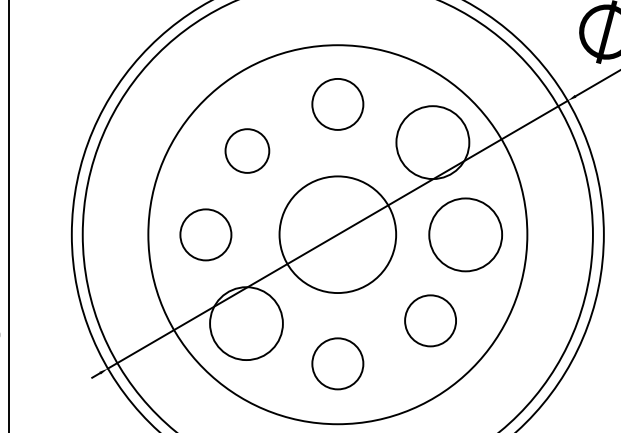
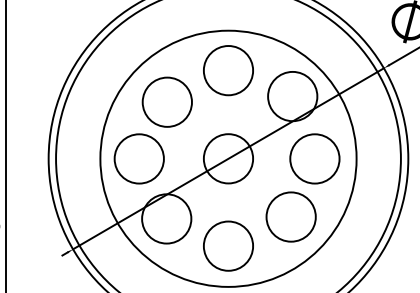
circle: (337, 104) -> (228, 70), size x1.43
circle: (246, 149) -> (166, 101), size x1.67
circle: (204, 234) -> (138, 158), size x1.43
circle: (337, 234) -> (228, 158), size x0.62
circle: (429, 320) -> (290, 216), size x1.43
circle: (337, 362) -> (228, 245), size x1.43

